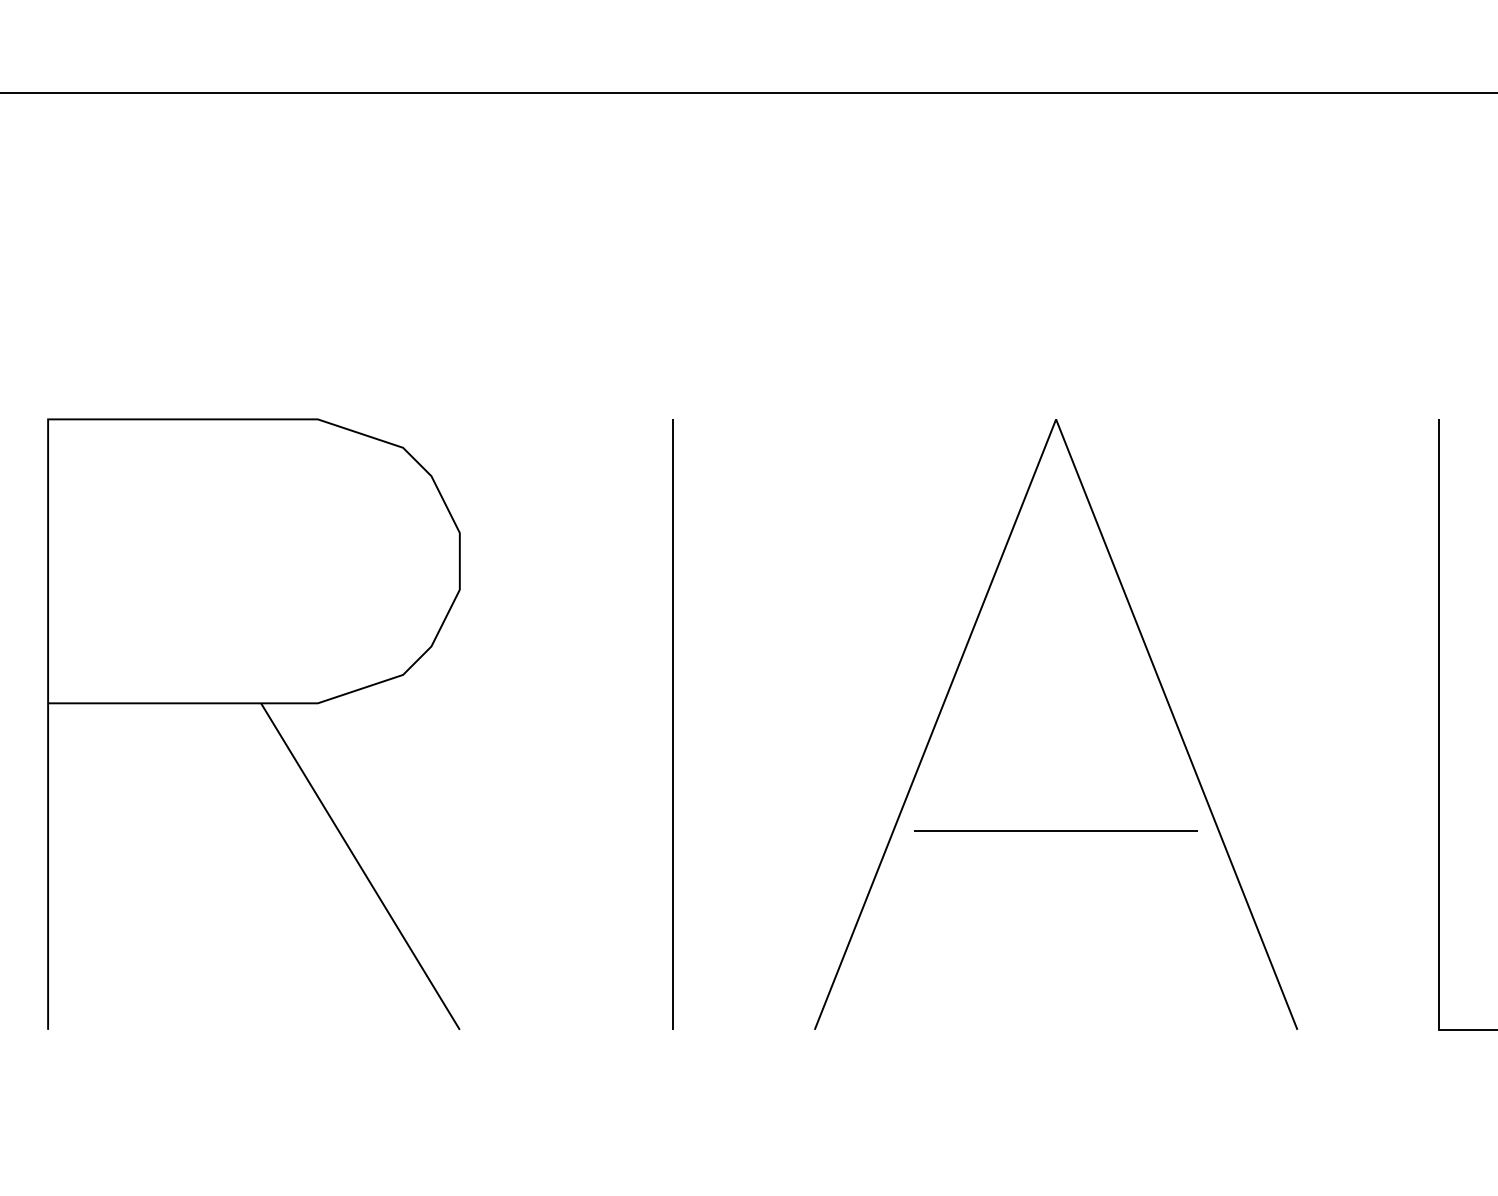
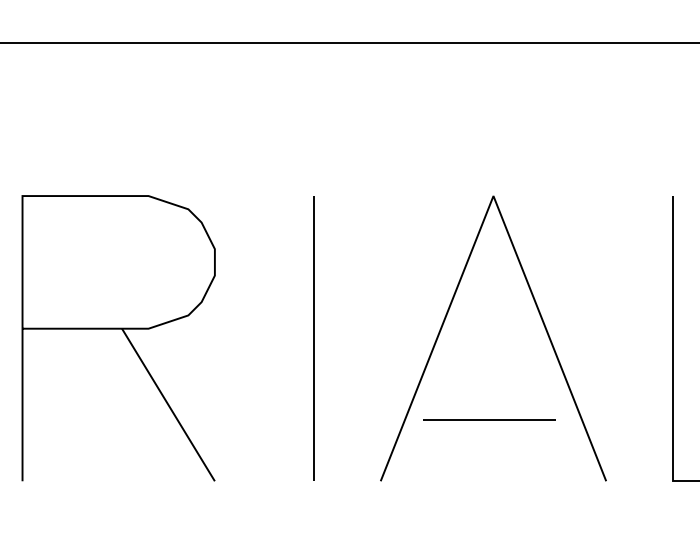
line: (1056, 829) -> (489, 419), moved

